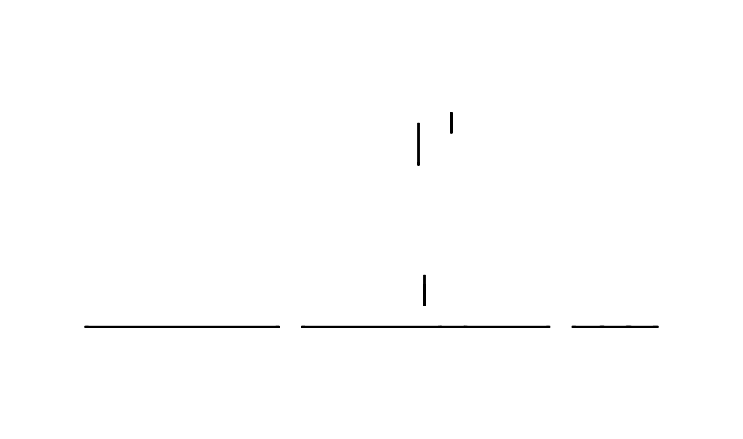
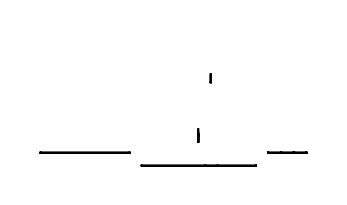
part: (450, 123) -> (210, 78), moved
line: (418, 144) -> (195, 67), removed
line: (425, 326) -> (198, 165), moved

